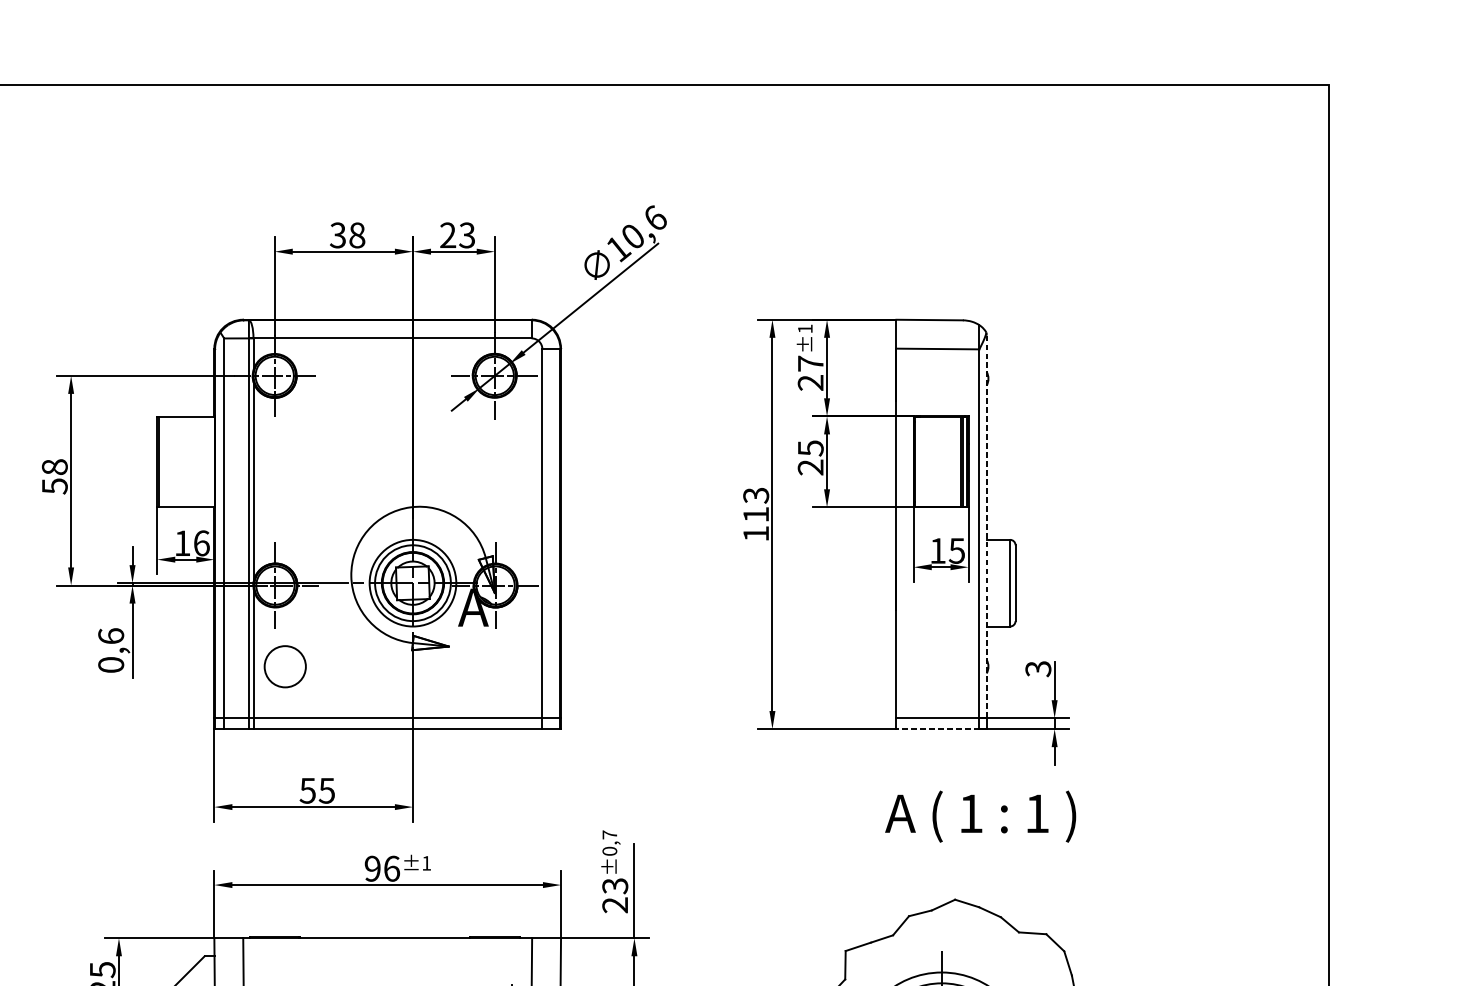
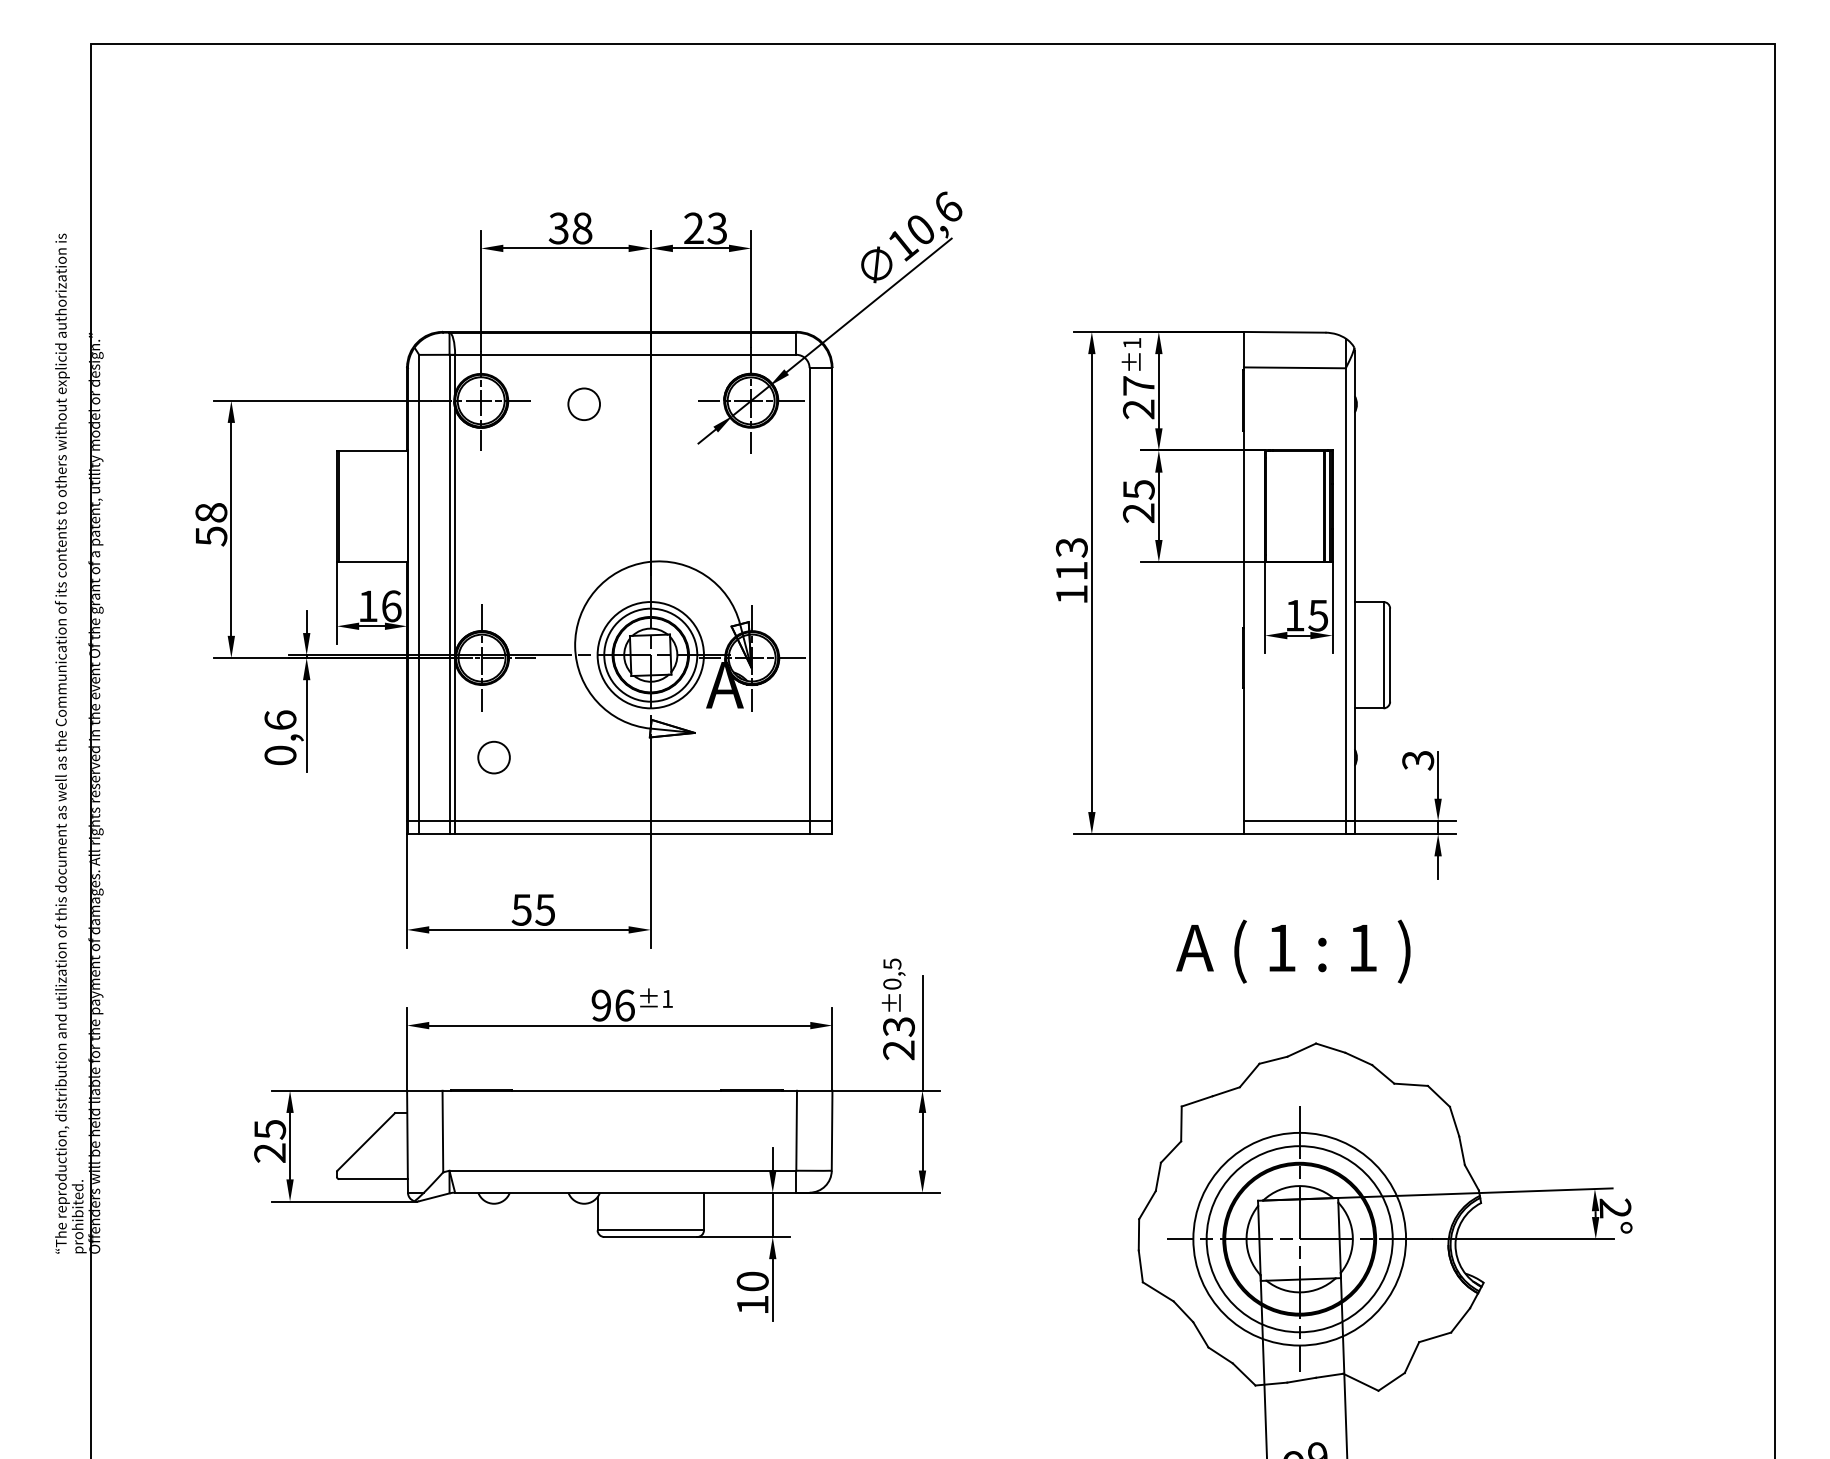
circle: (358, 378) -> (583, 403), added
line: (986, 527) -> (1354, 586), dashed -> solid
circle: (284, 666) -> (493, 757), size x0.62
line: (937, 729) -> (1294, 834), dashed -> solid
text: (980, 816) -> (1293, 951), moved
text: (609, 834) -> (892, 963), ±0,7 -> ±0,5

